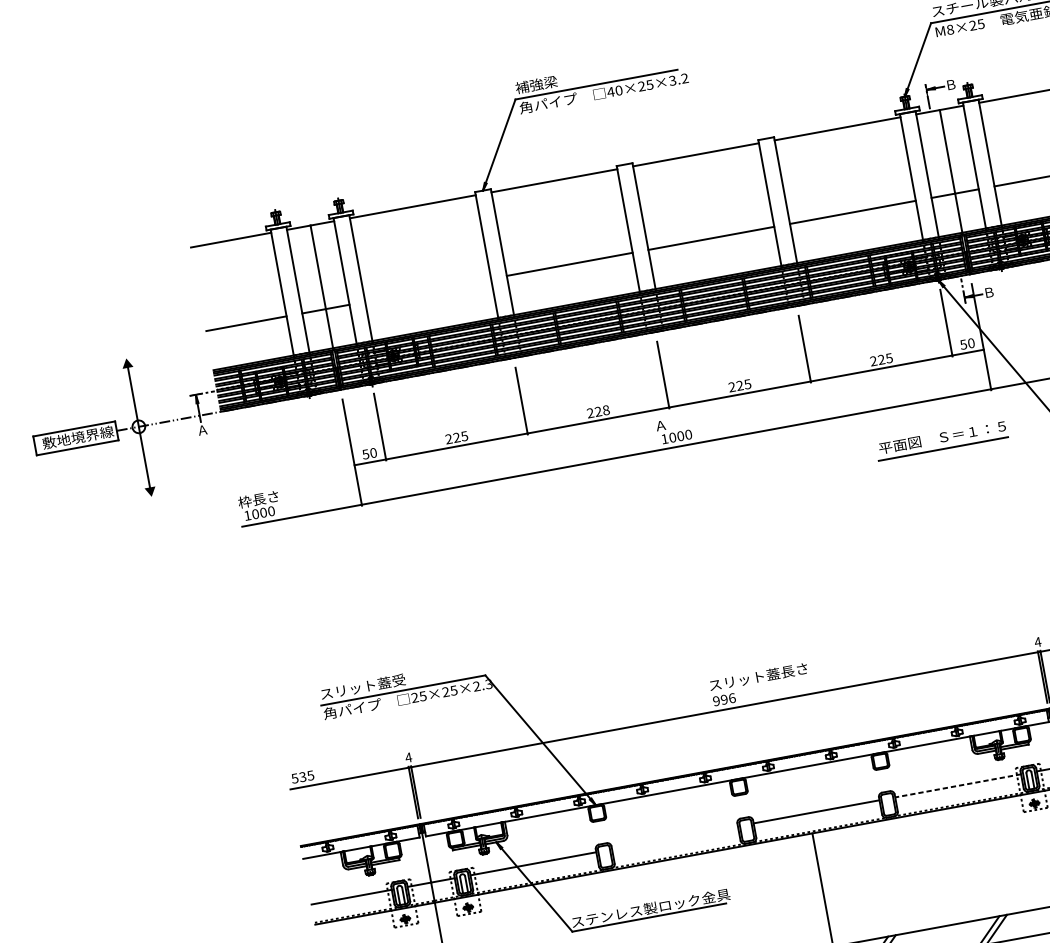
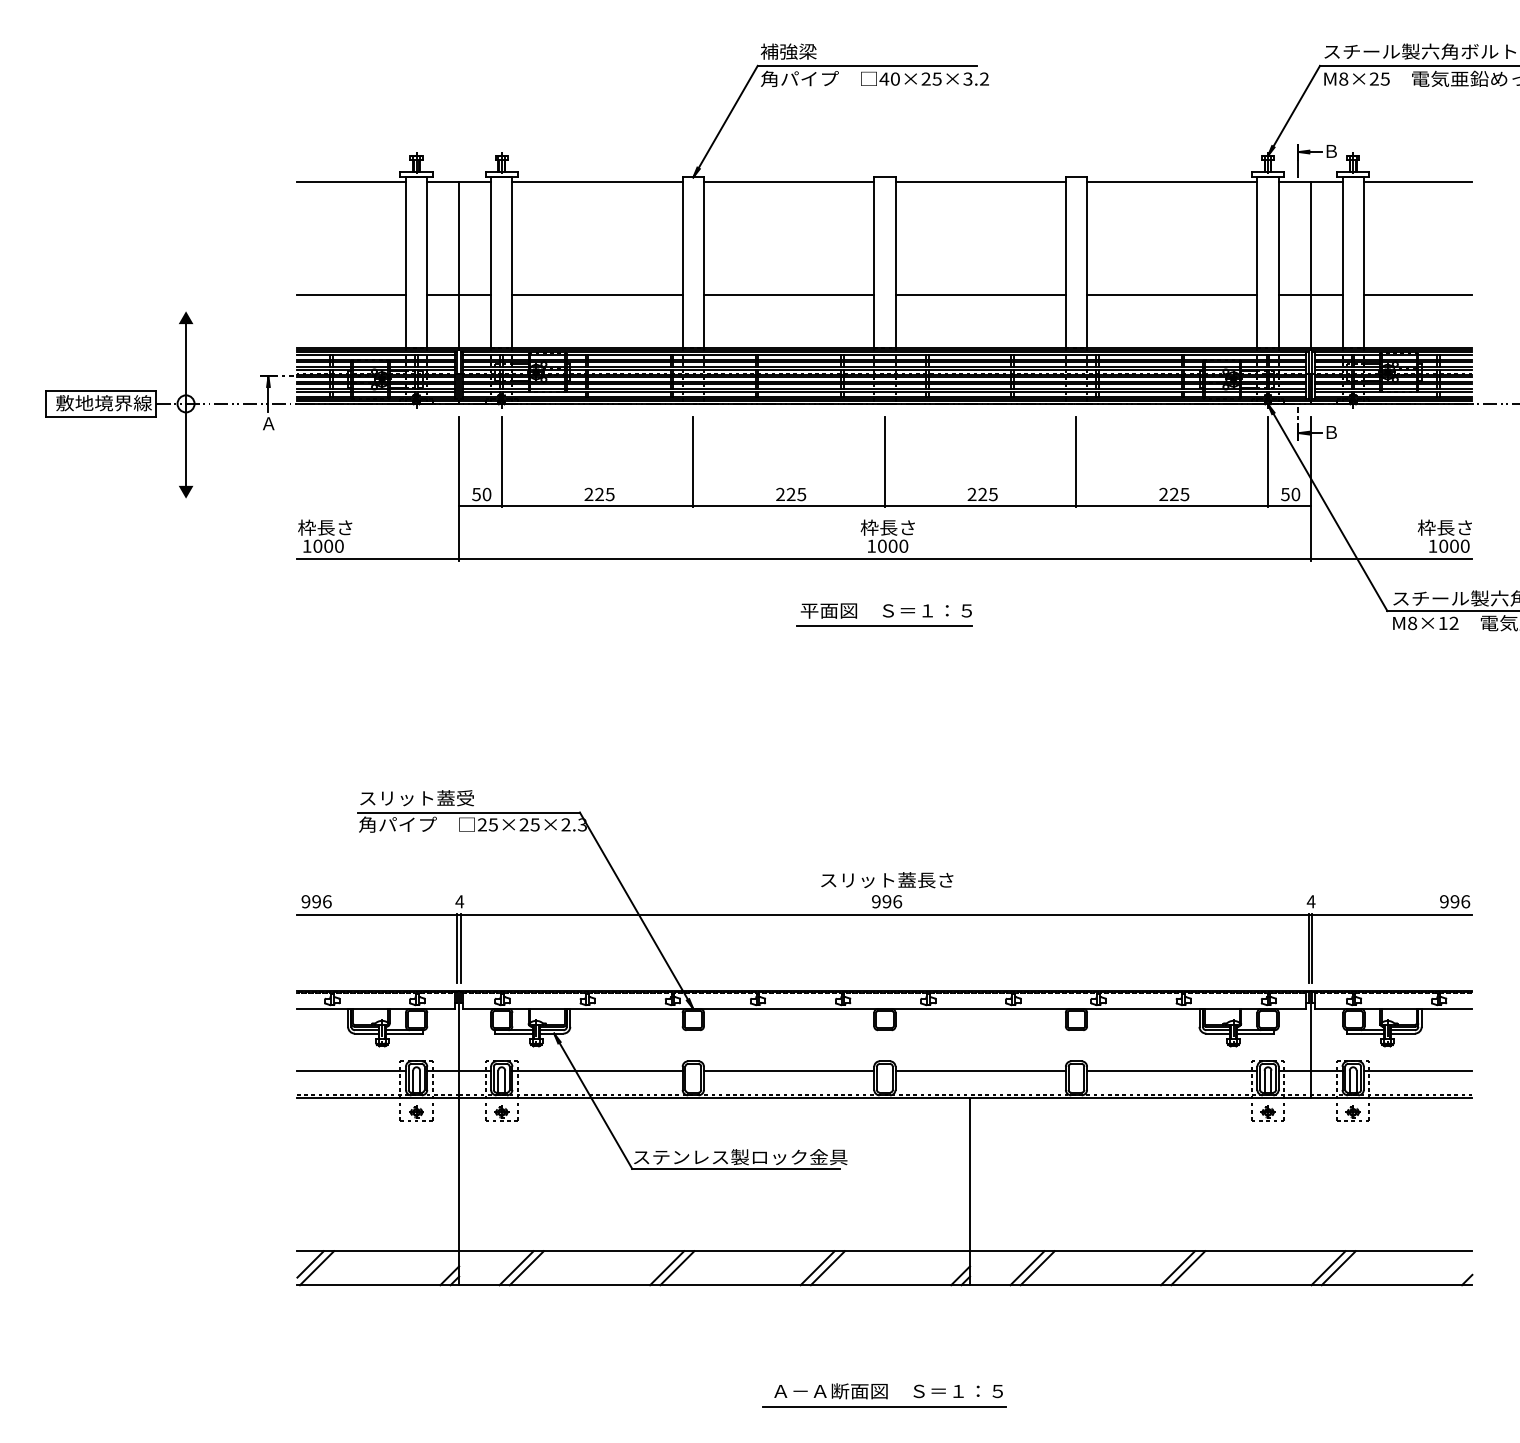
line: (428, 290) -> (597, 294), added
text: (606, 410) -> (801, 494), 228 -> 225
text: (674, 423) -> (887, 527), Ａ -> 枠長さ
part: (941, 440) -> (884, 614), moved
text: (758, 677) -> (887, 880), moved
text: (302, 776) -> (316, 901), 535 -> 996
line: (957, 785) -> (1171, 1070), dashed -> solid
line: (674, 837) -> (788, 1070), added

